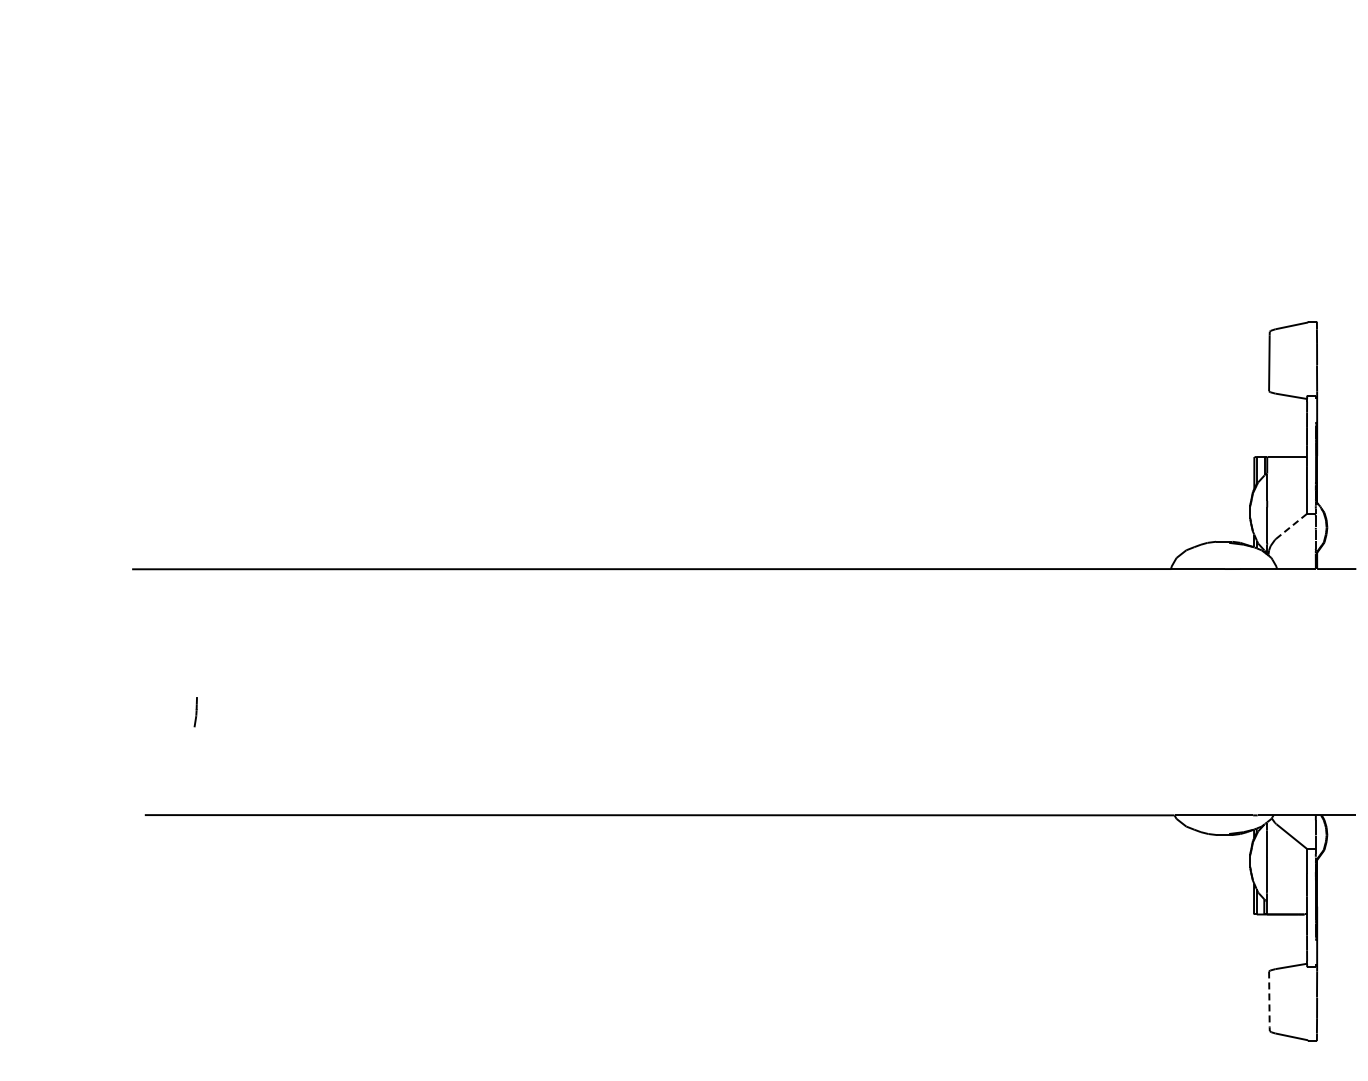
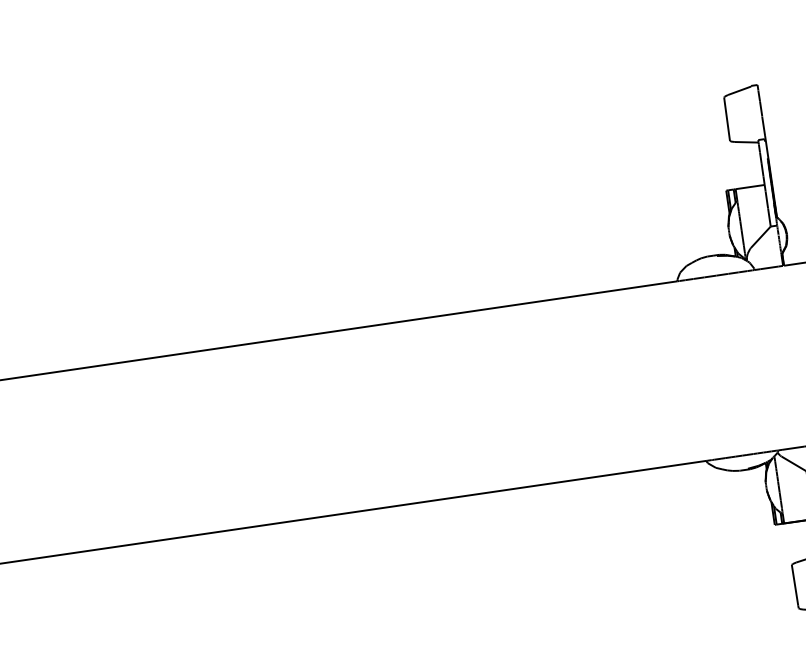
line: (1291, 526) -> (760, 237), dashed -> solid
line: (1269, 999) -> (795, 585), dashed -> solid

